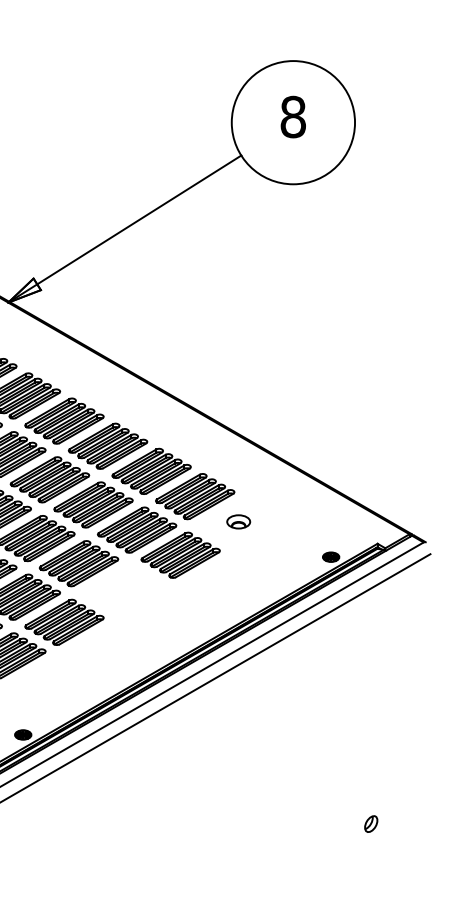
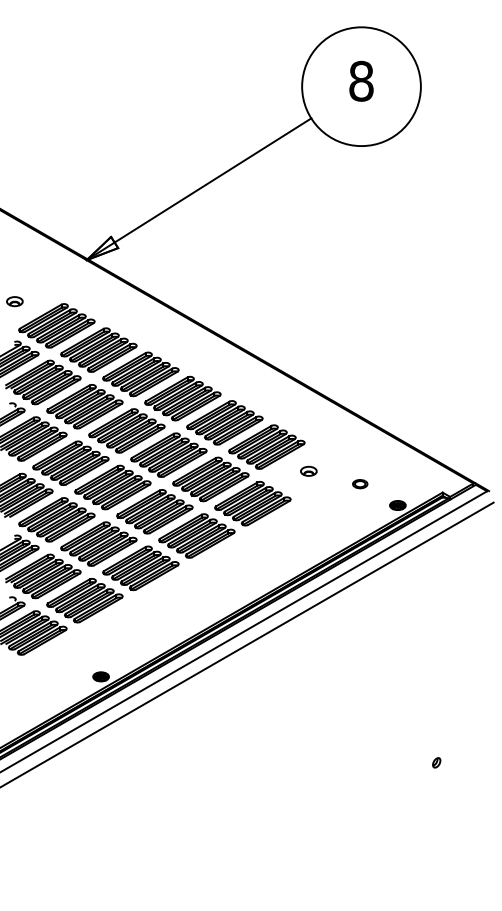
part: (238, 520) -> (308, 470), size x0.71
part: (292, 535) -> (360, 484), added
part: (122, 588) -> (196, 535), added
part: (371, 823) -> (436, 762), size x0.62

